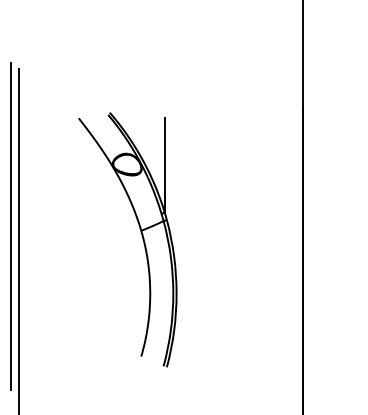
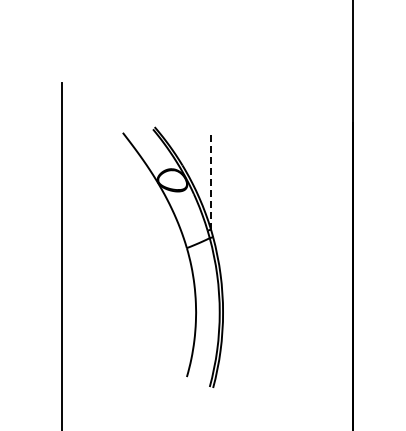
line: (165, 164) -> (211, 180), solid -> dashed
line: (10, 226) -> (52, 243), removed

